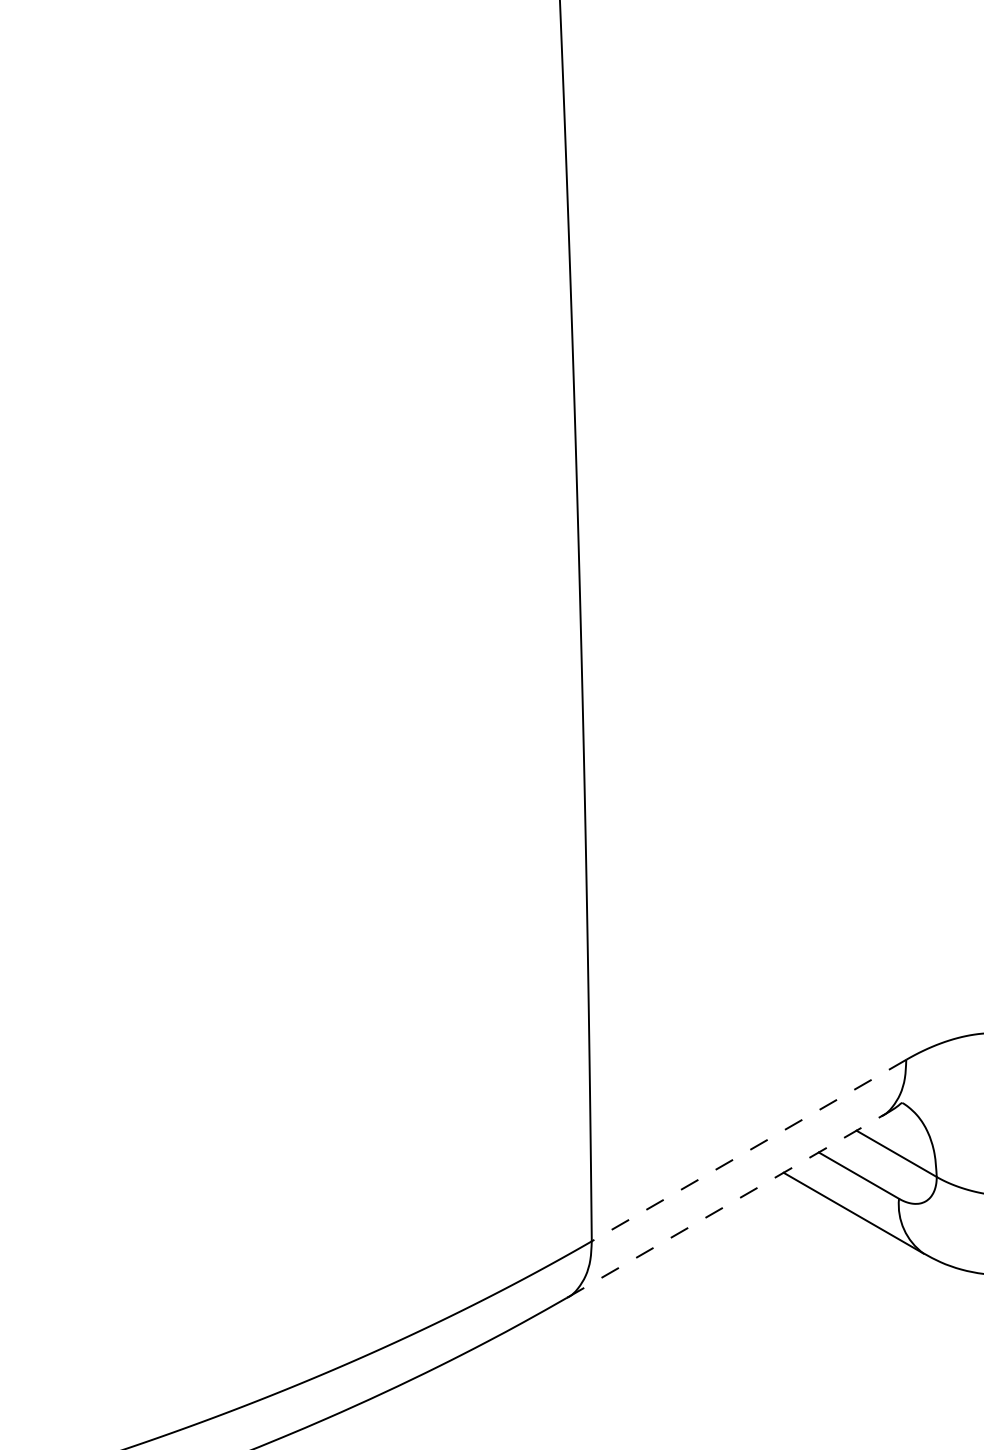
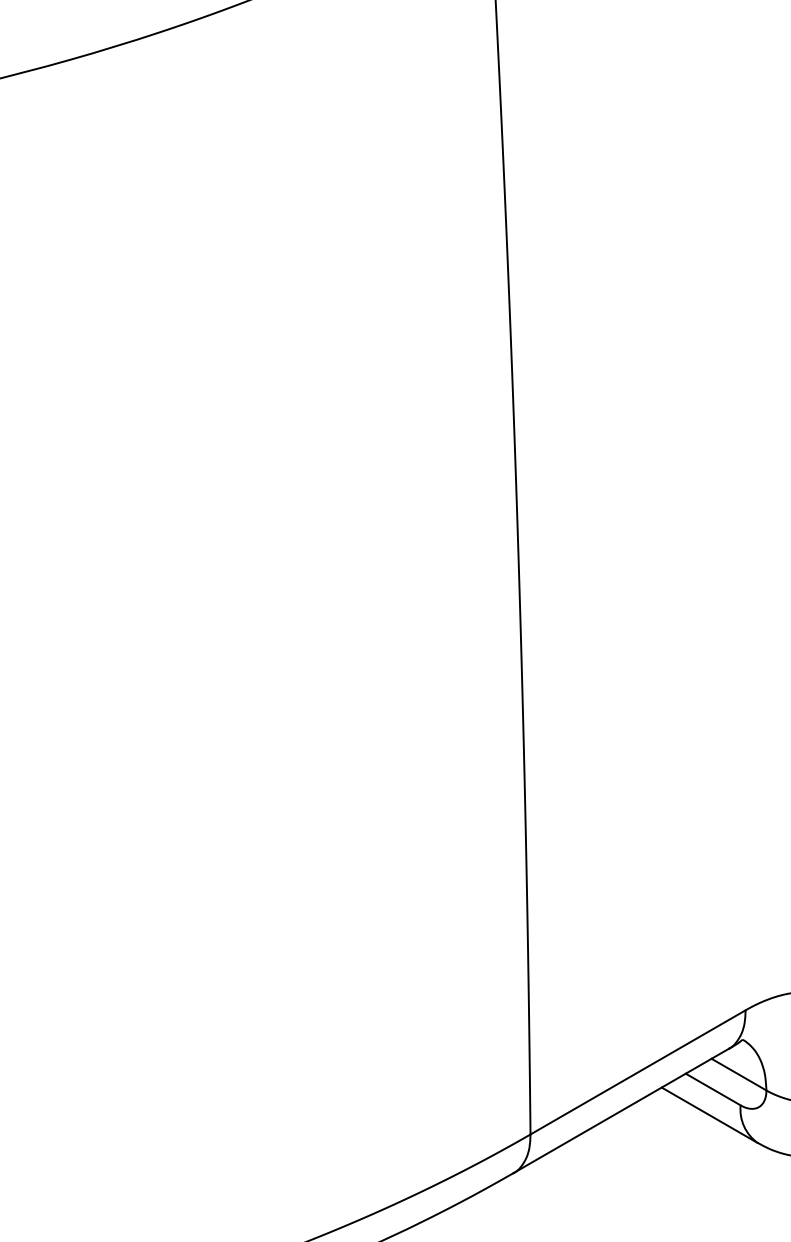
line: (748, 1150) -> (637, 1072), dashed -> solid
line: (724, 1206) -> (621, 1110), dashed -> solid

